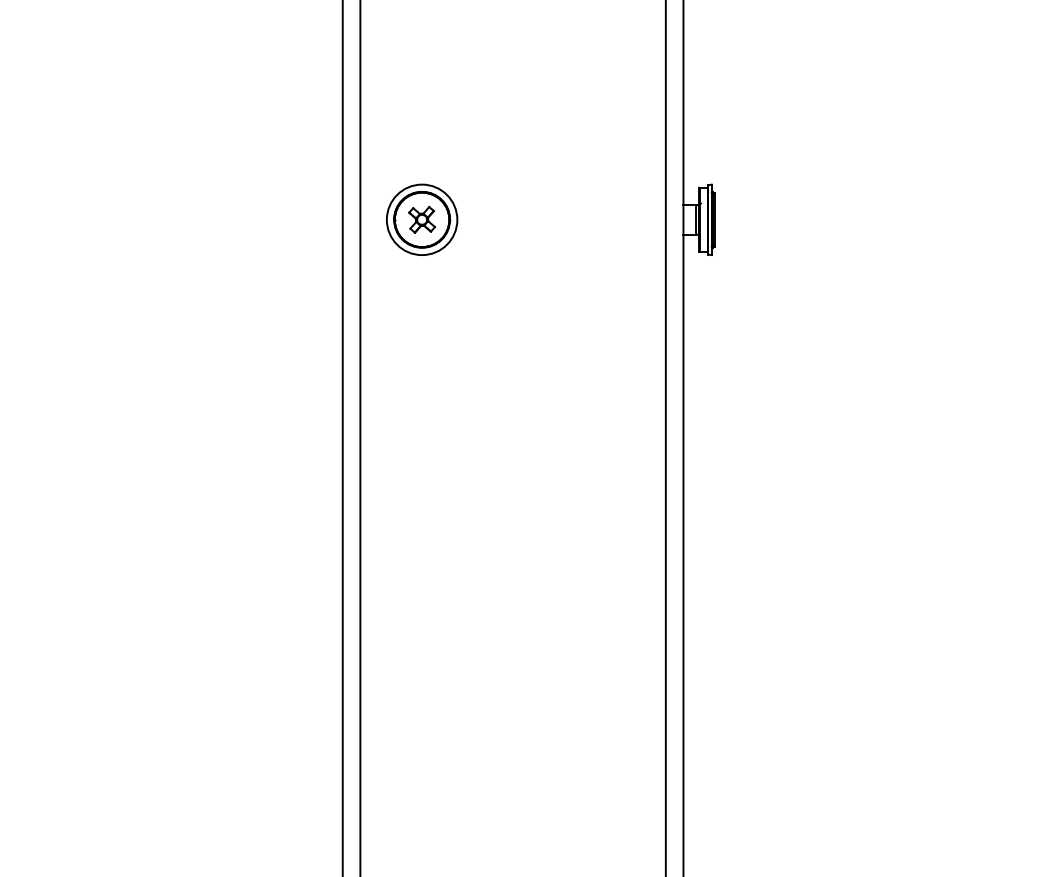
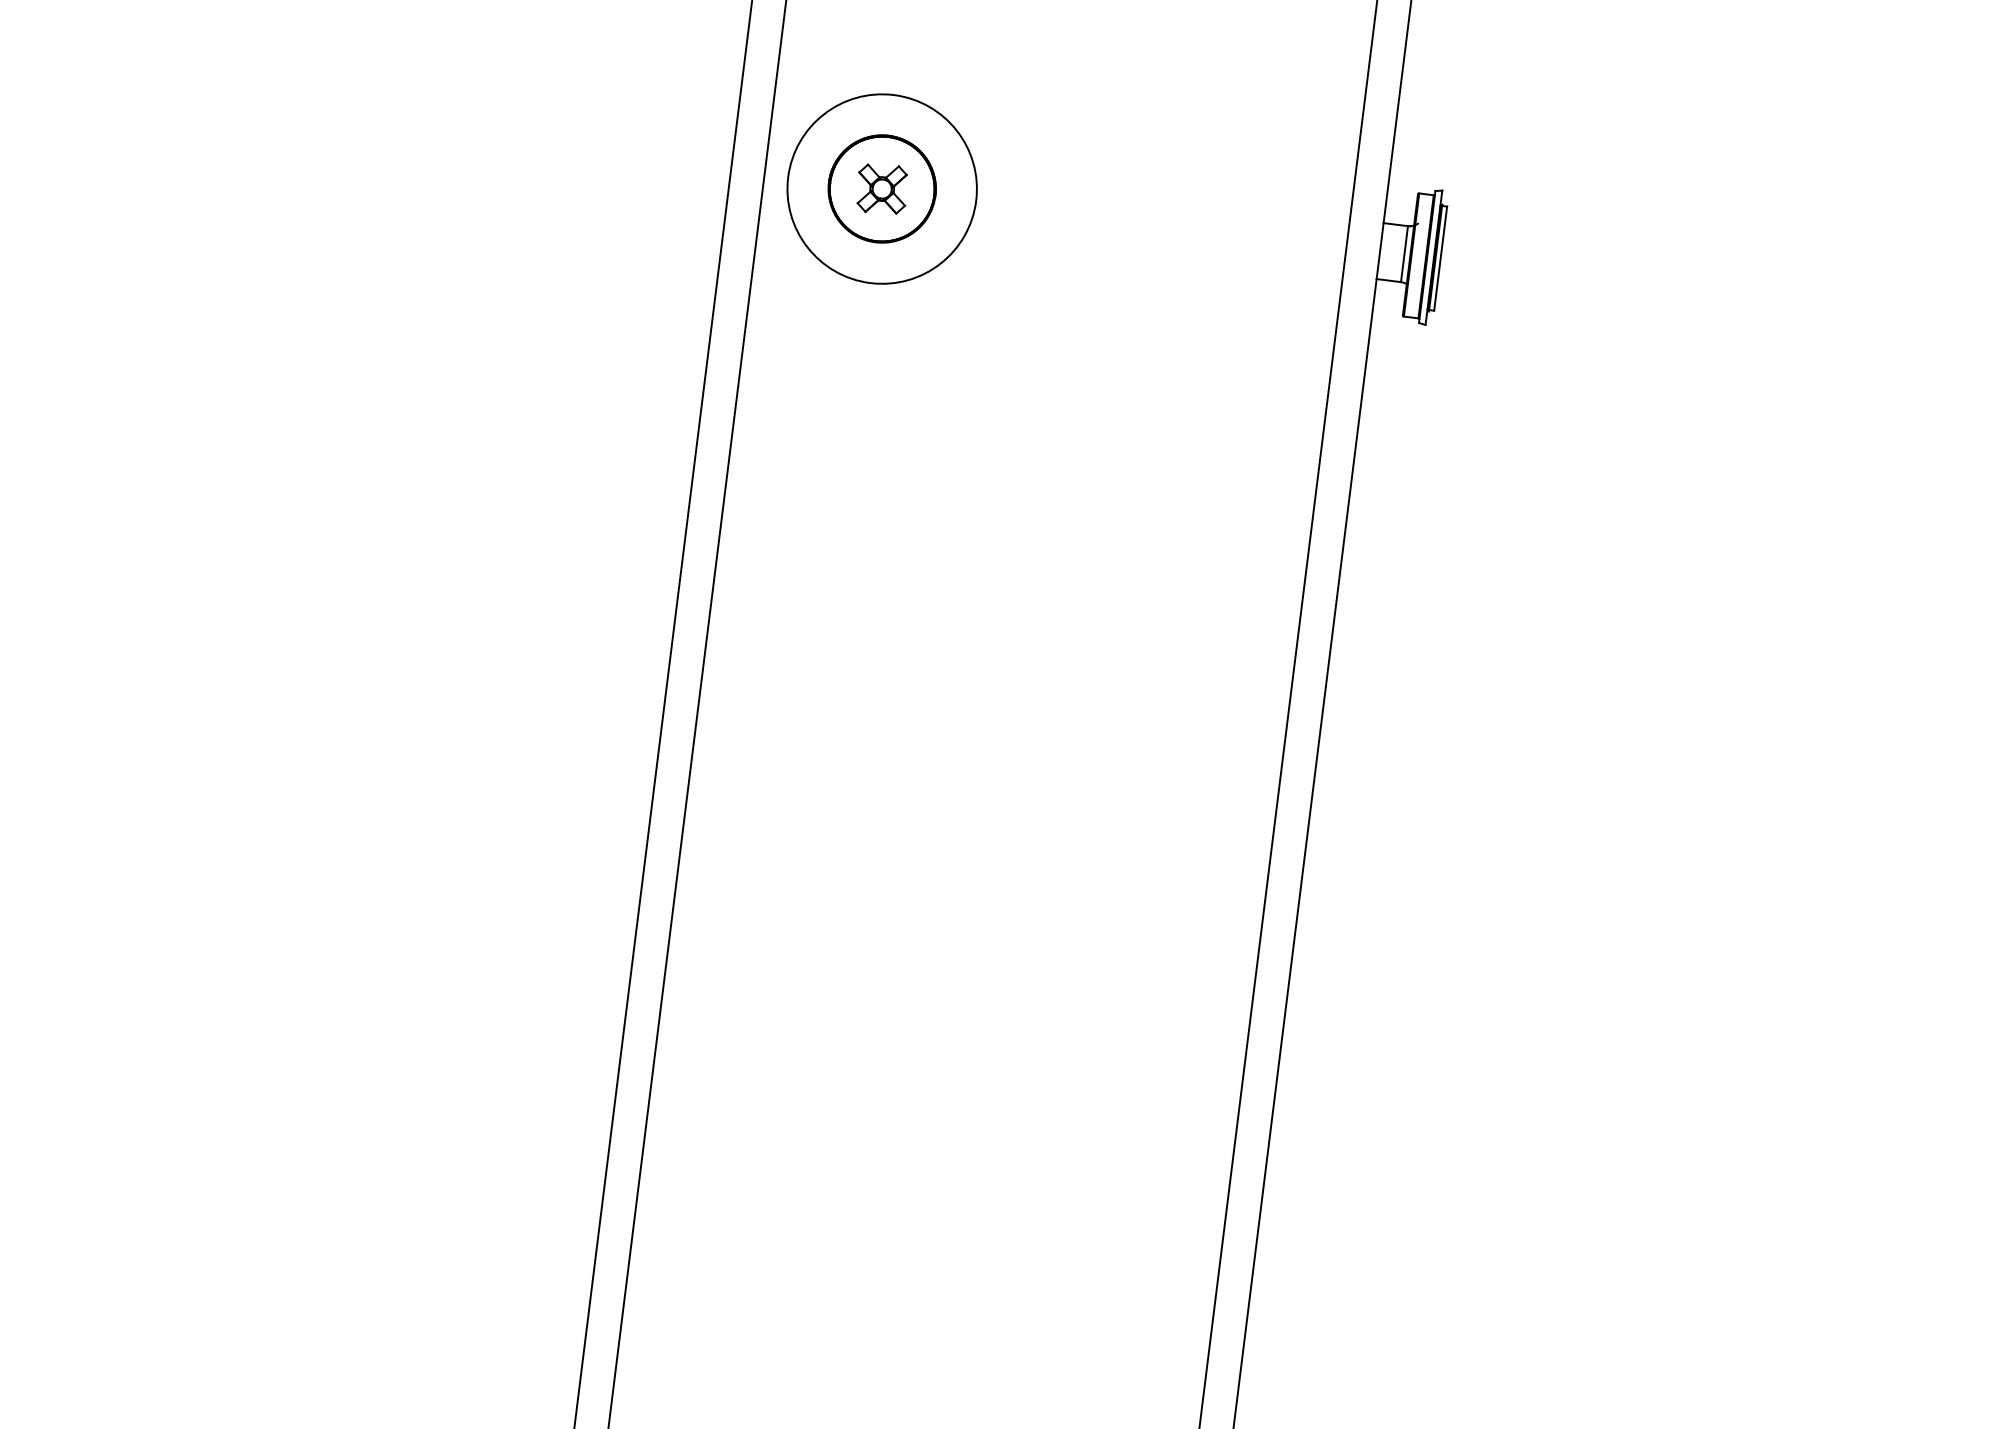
circle: (421, 219) -> (881, 188), size x1.4

